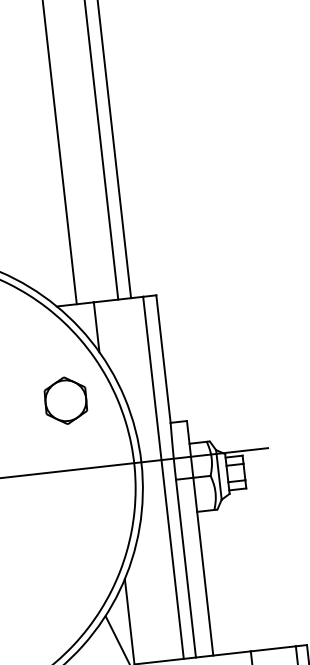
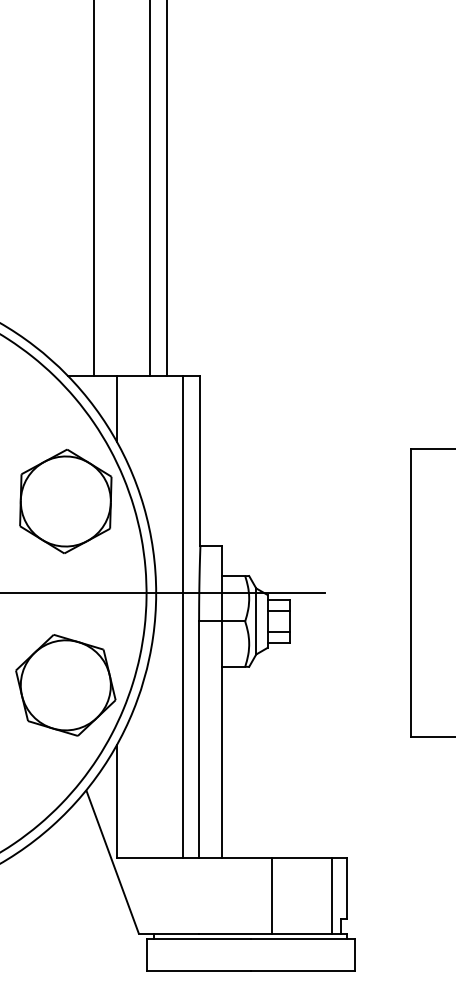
part: (65, 400) -> (65, 500), size x1.67
part: (81, 539) -> (65, 685), added

